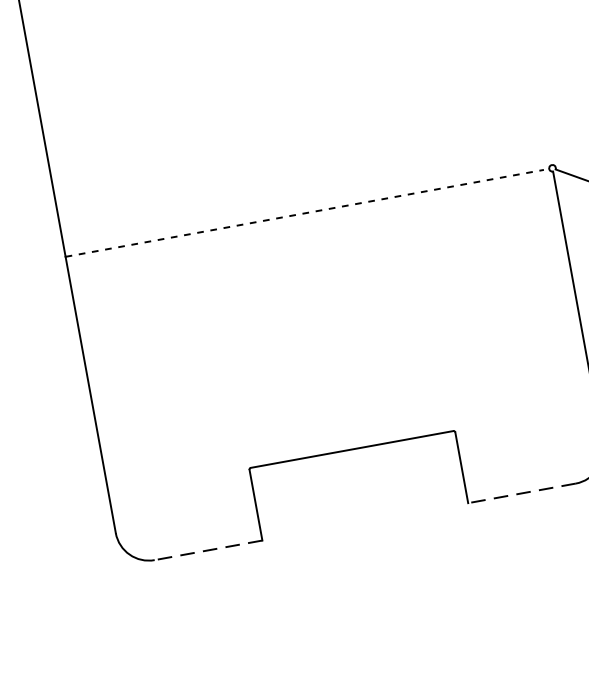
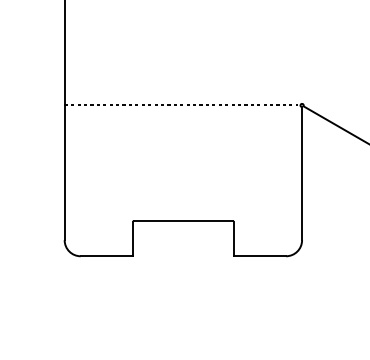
line: (521, 493) -> (259, 256), dashed -> solid
line: (207, 550) -> (106, 256), dashed -> solid

